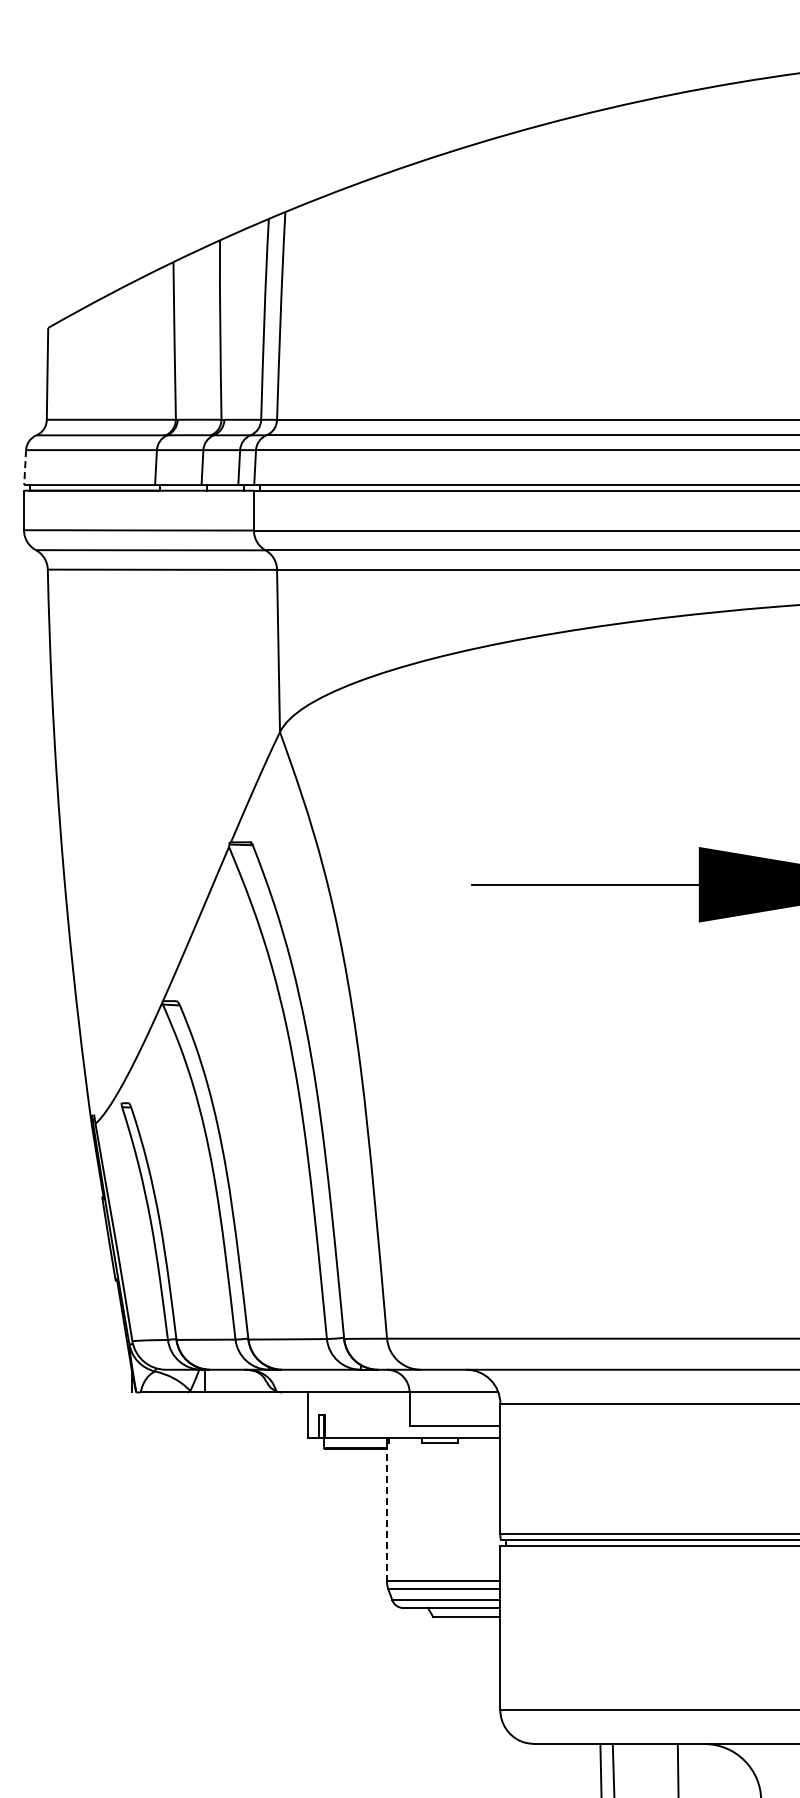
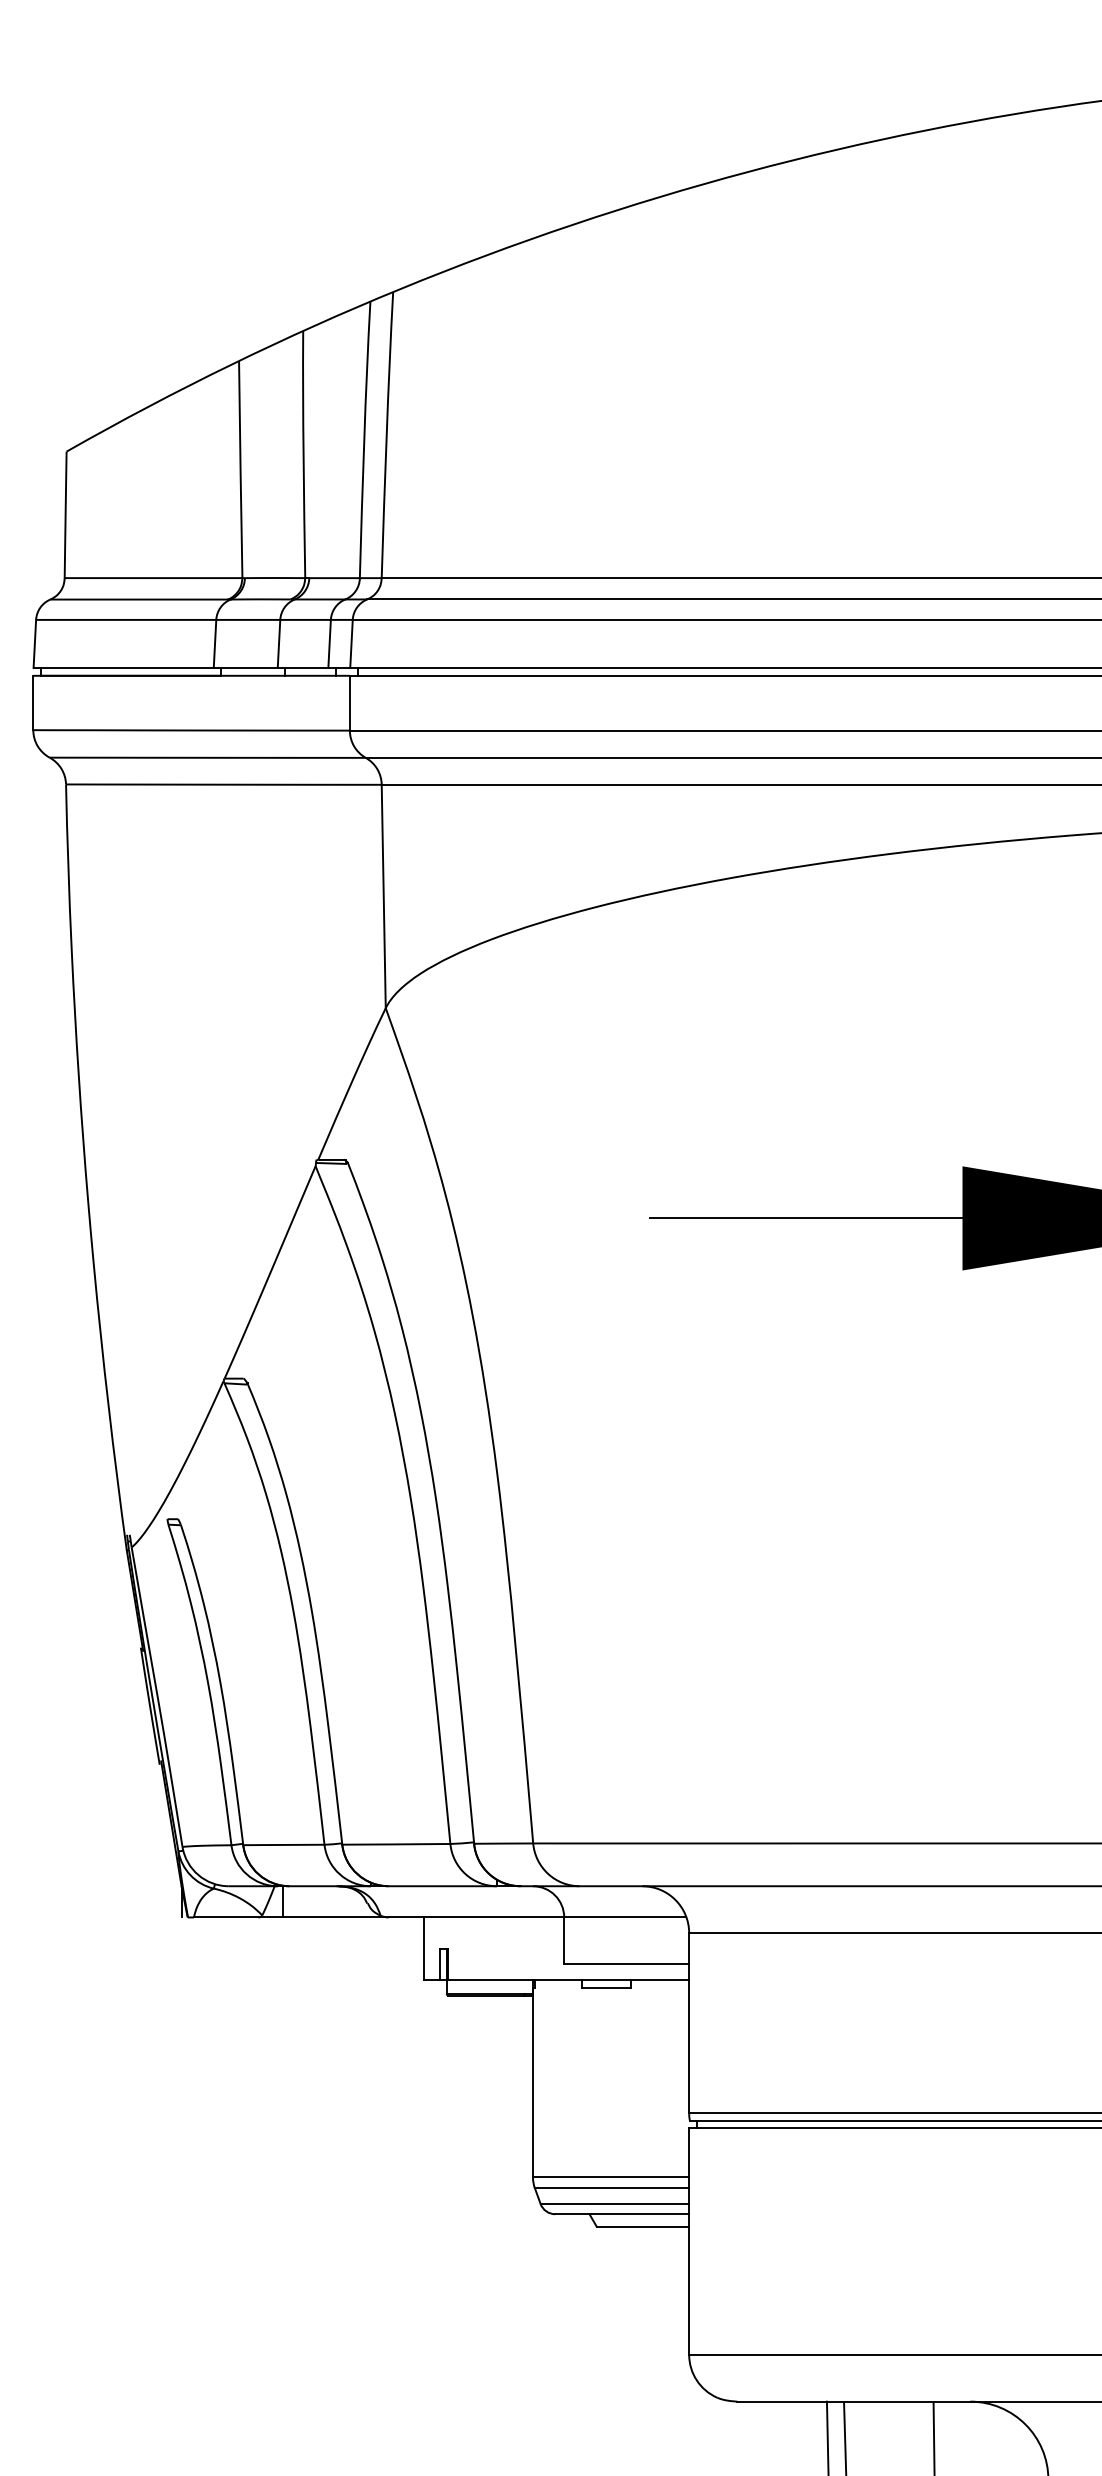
line: (25, 468) -> (35, 645), dashed -> solid
line: (386, 1512) -> (532, 2082), dashed -> solid

